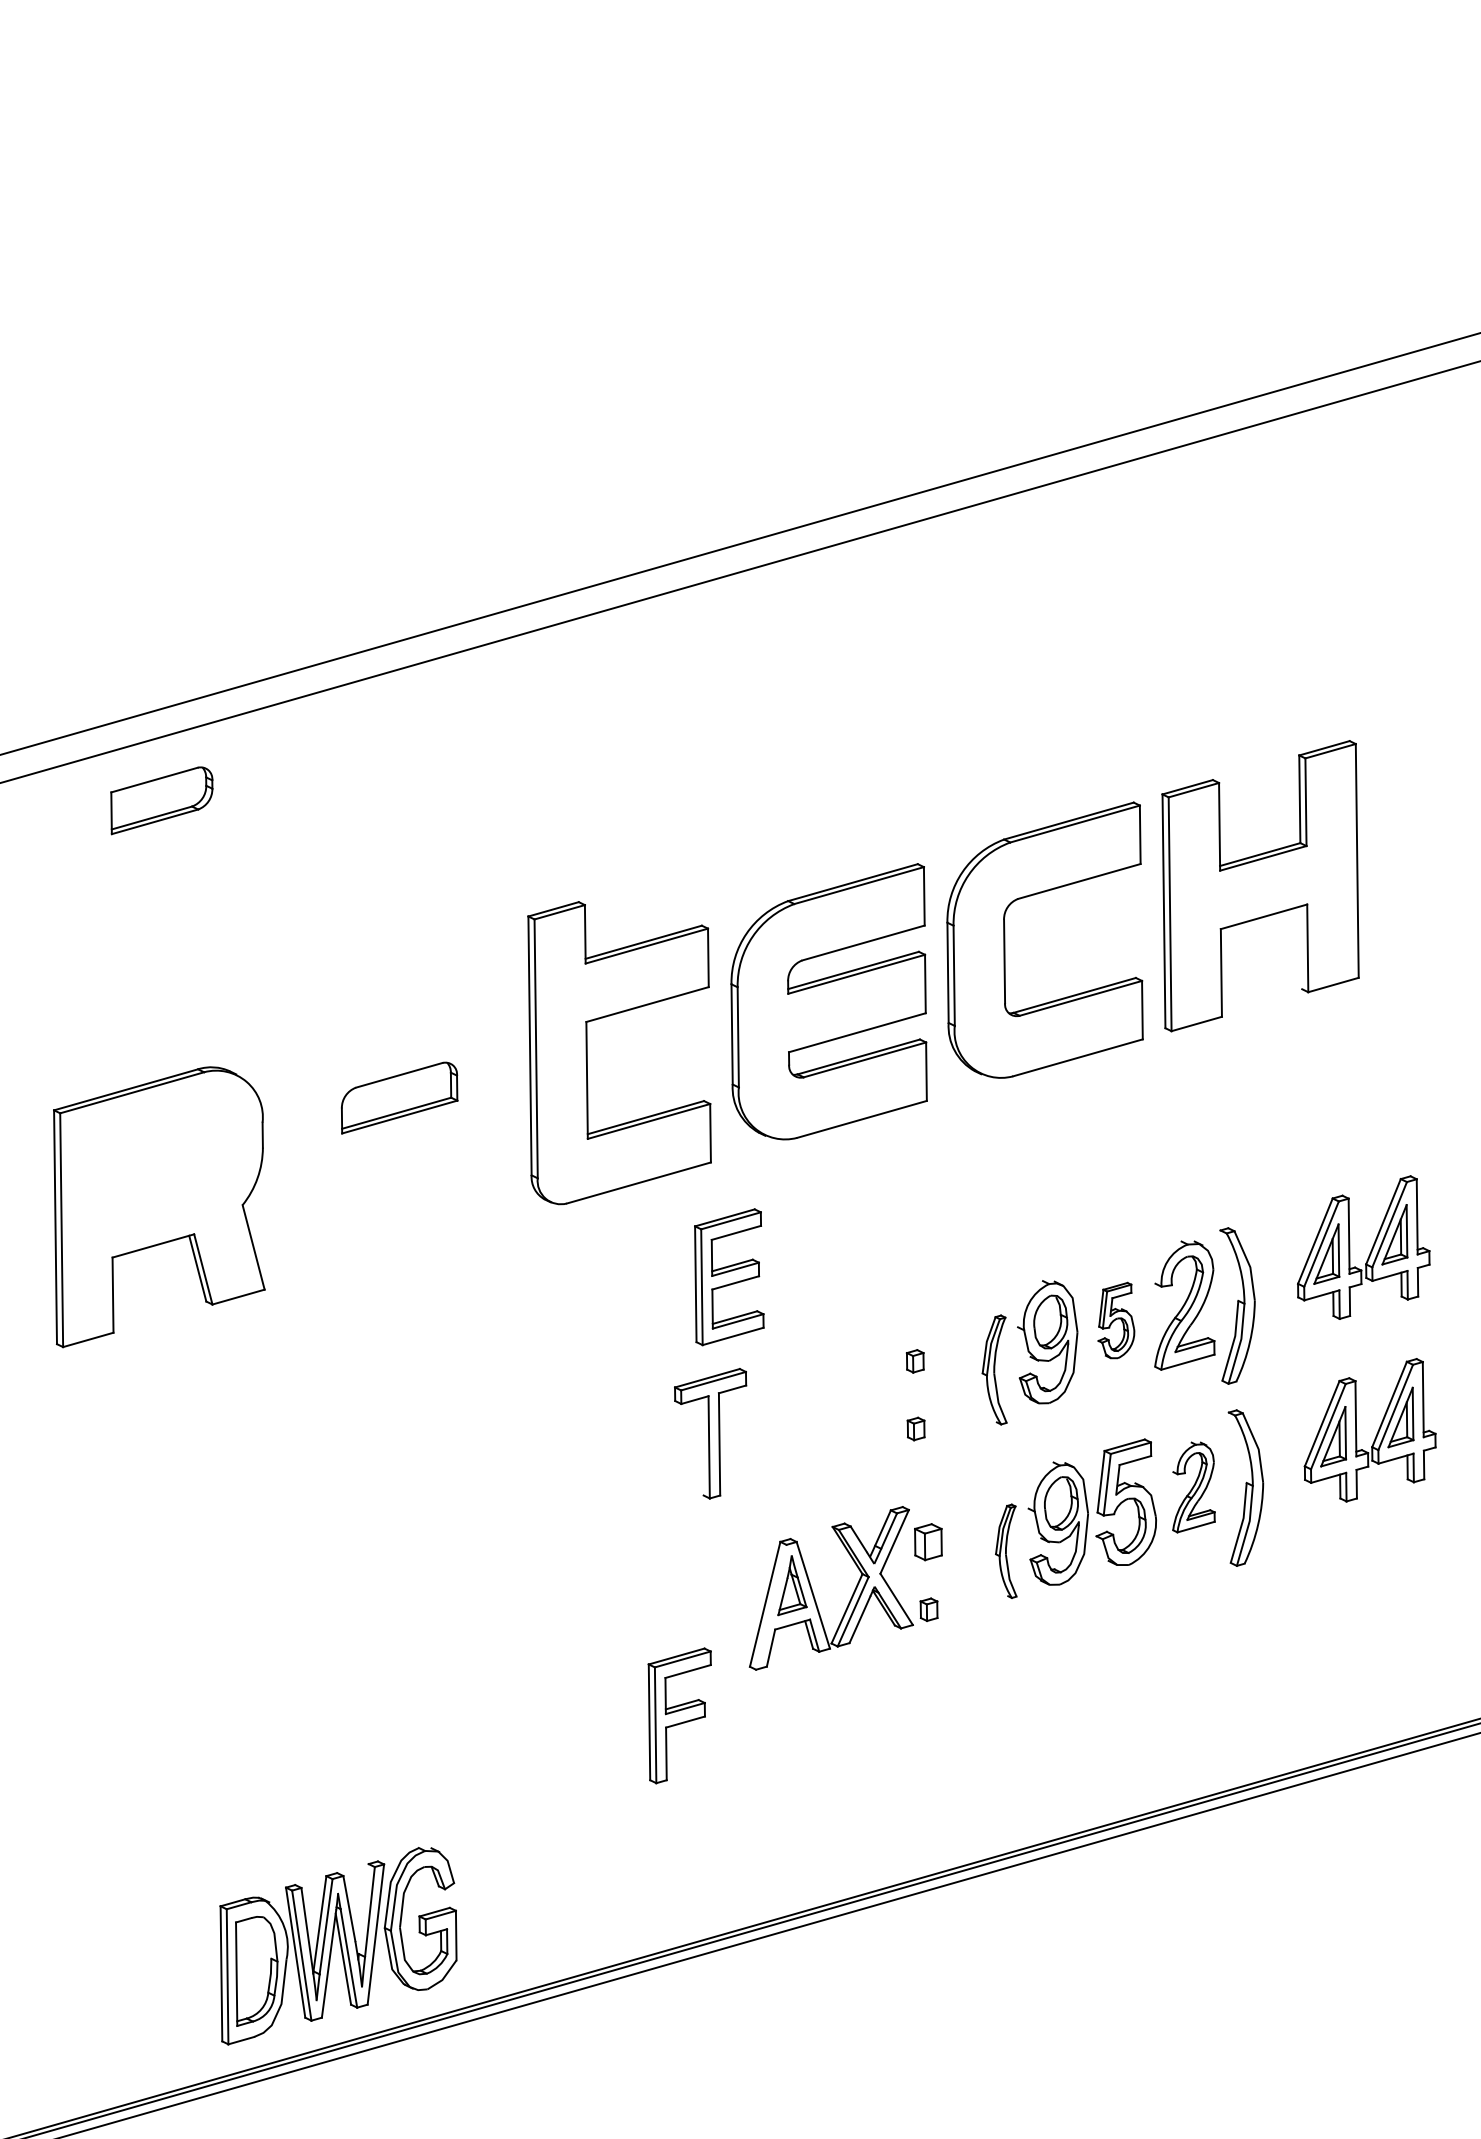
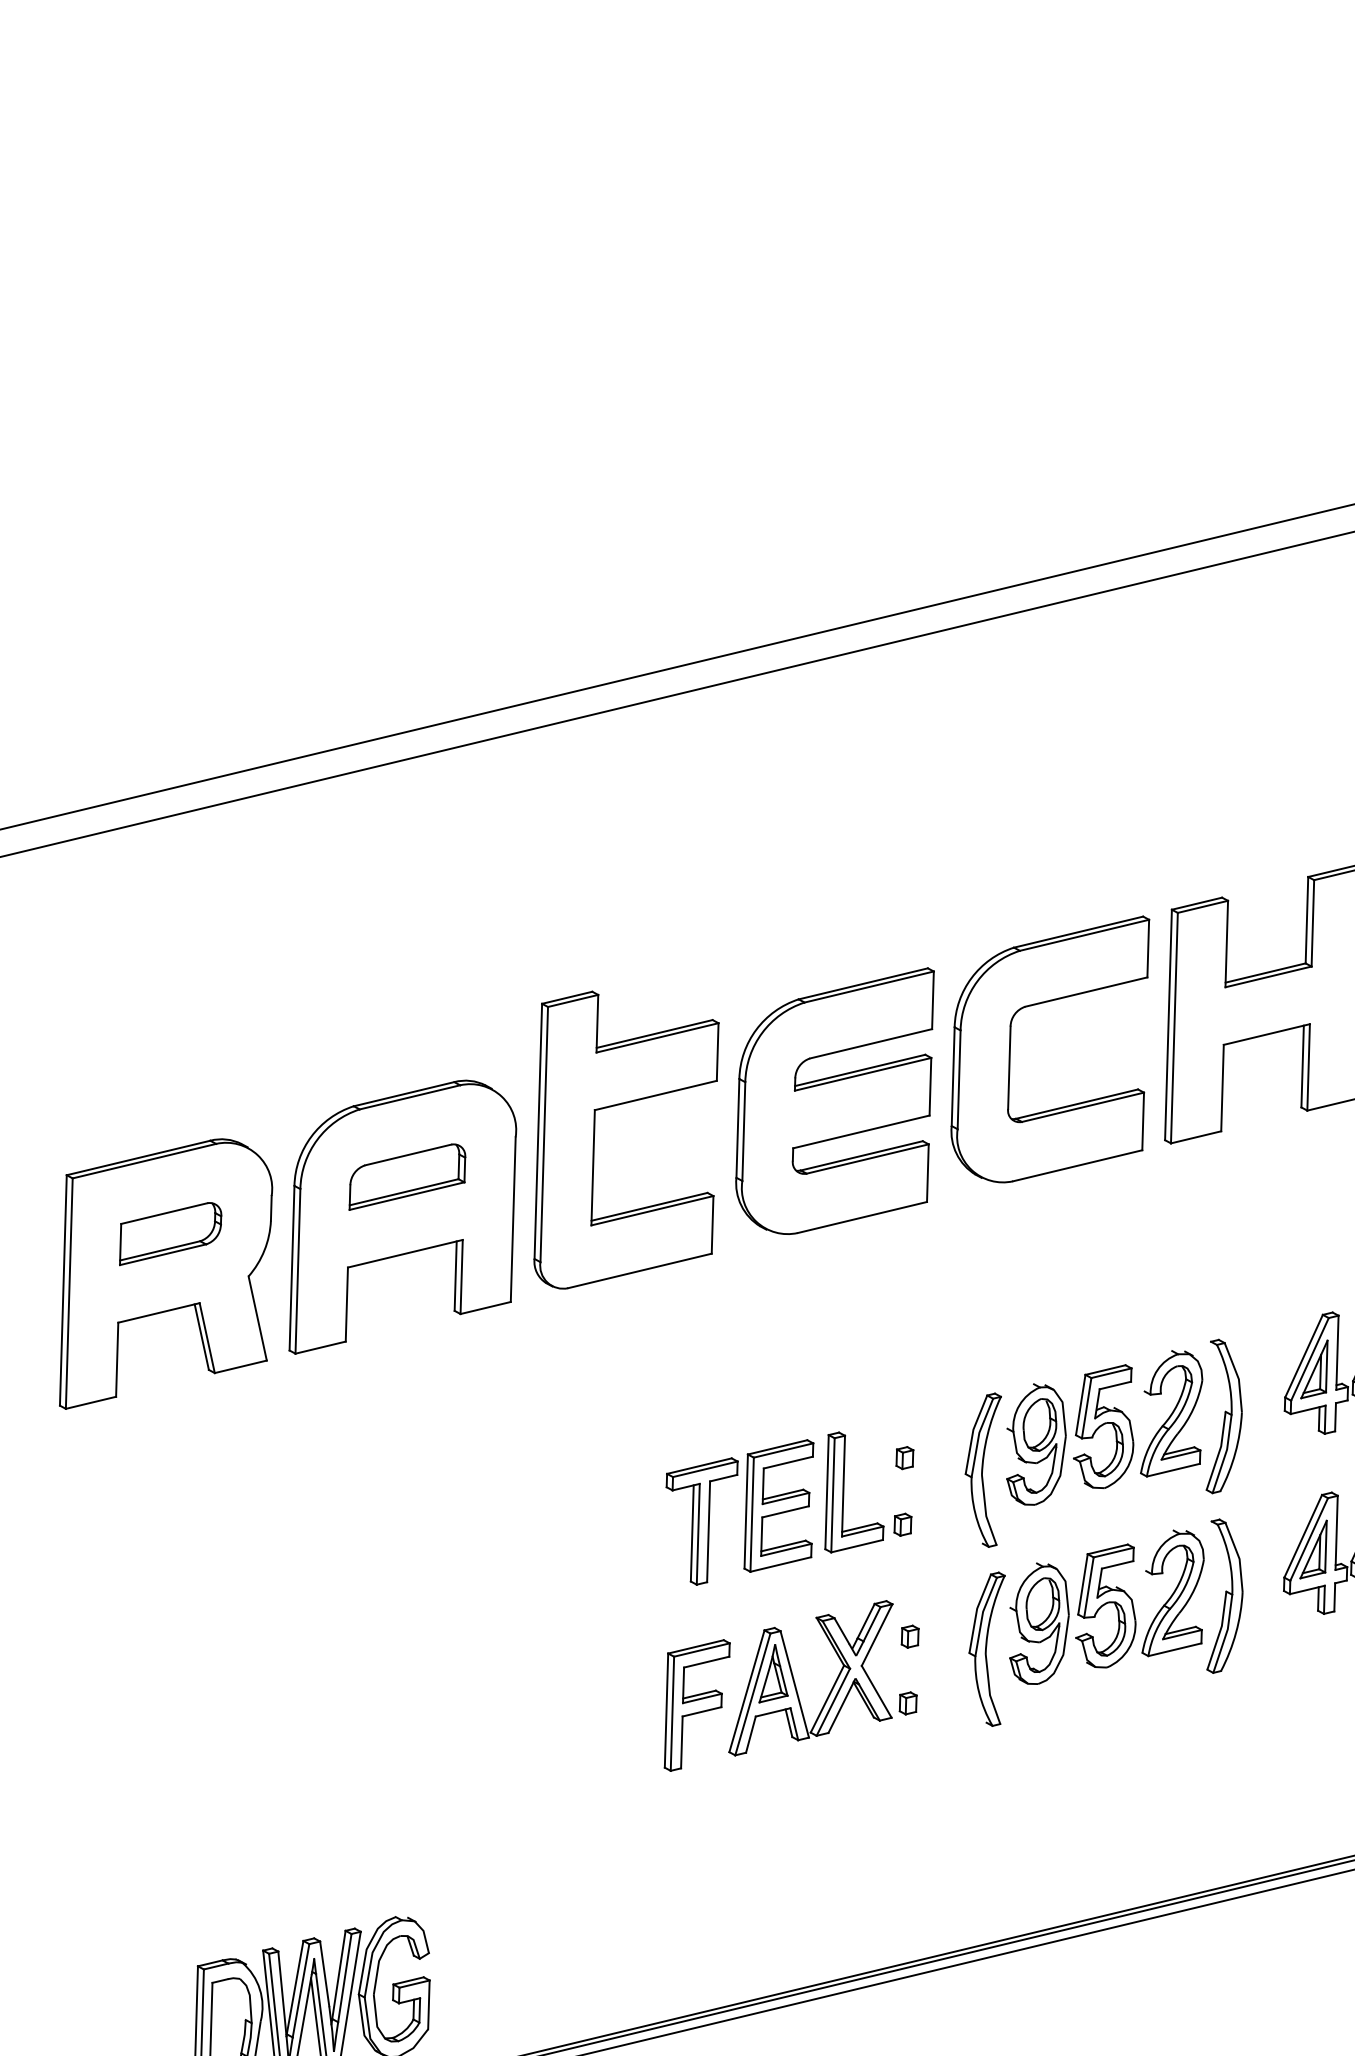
part: (161, 800) -> (170, 1234), moved
line: (1301, 947) -> (1302, 1066), added
part: (397, 1139) -> (403, 1218), added
part: (729, 1277) -> (779, 1506), moved
part: (1116, 1320) -> (1104, 1426), size x1.67
part: (994, 1369) -> (982, 1469), size x1.43
part: (855, 1398) -> (844, 1492), added
line: (702, 1446) -> (691, 1533), added
part: (1193, 1487) -> (1173, 1593), size x1.43
part: (927, 1541) -> (909, 1636), size x0.62
part: (1006, 1551) -> (986, 1649), size x1.67
line: (771, 1606) -> (753, 1693), added
part: (679, 1715) -> (696, 1705), moved
line: (363, 1909) -> (338, 1975), added

